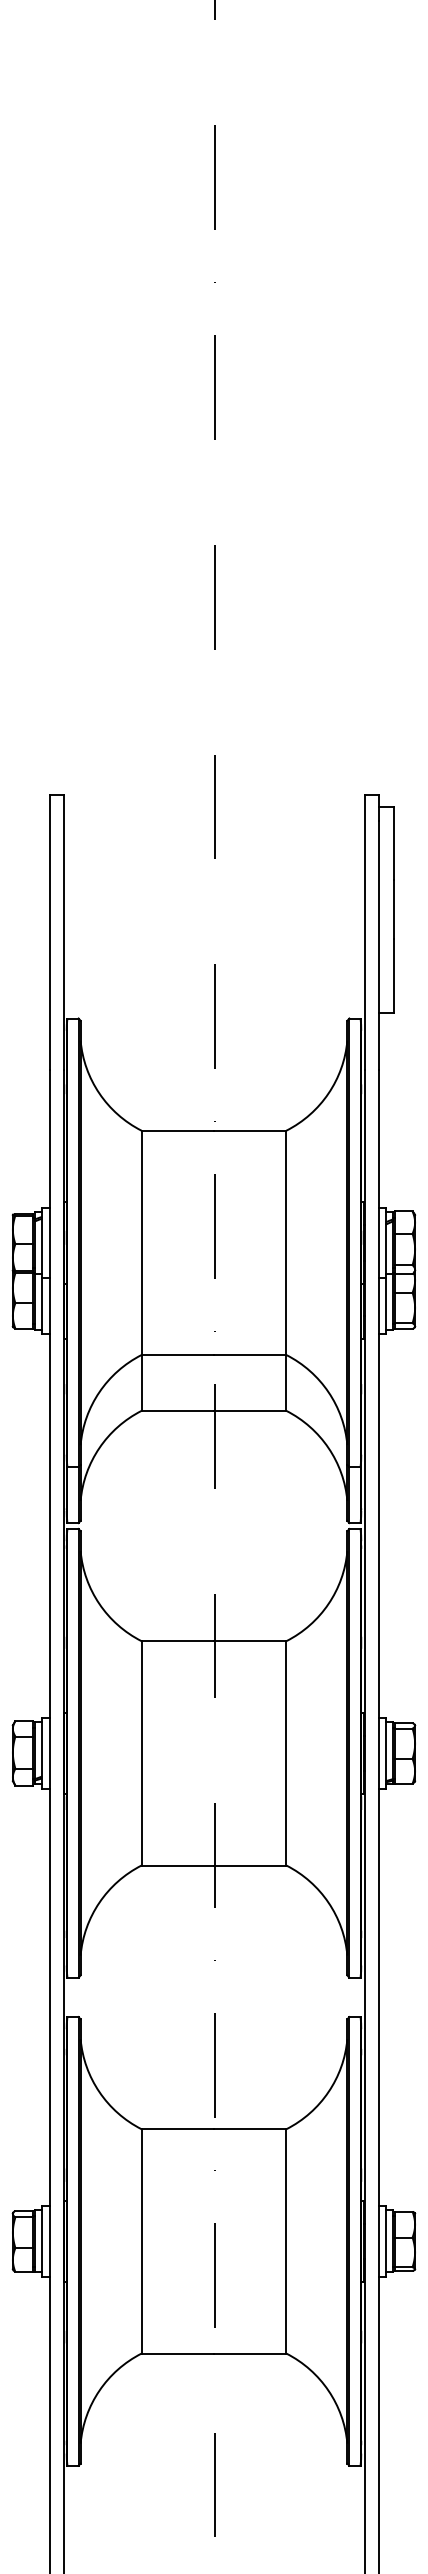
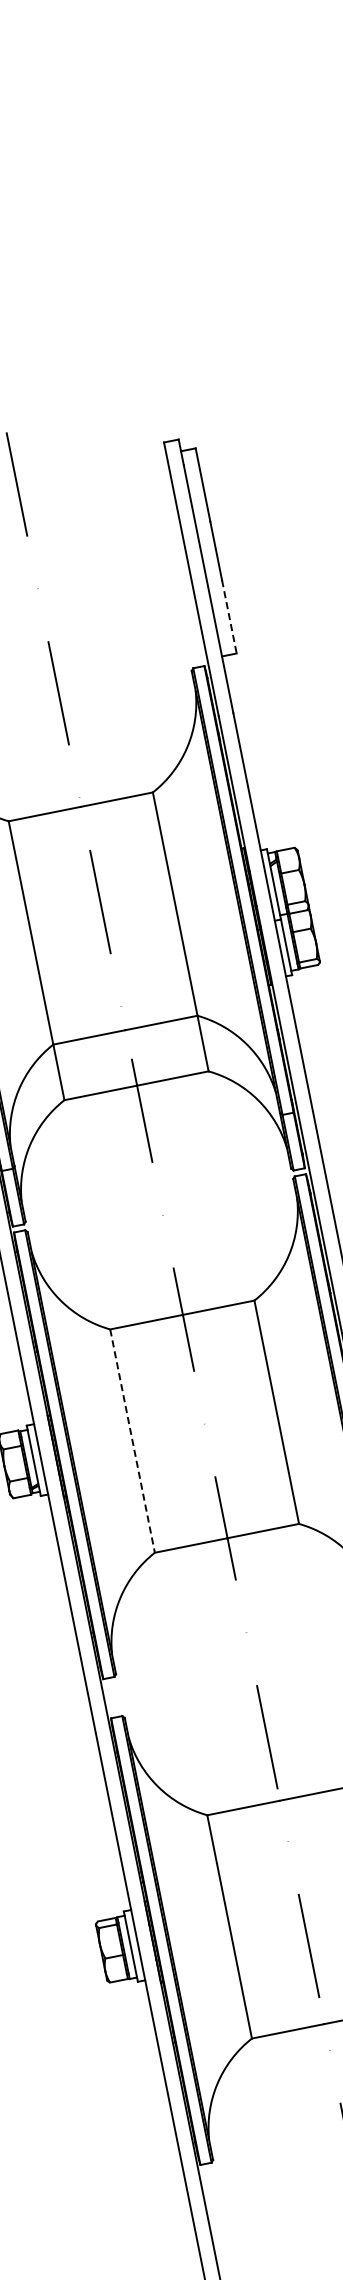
line: (394, 975) -> (229, 616), solid -> dashed
line: (141, 1753) -> (132, 1441), solid -> dashed

